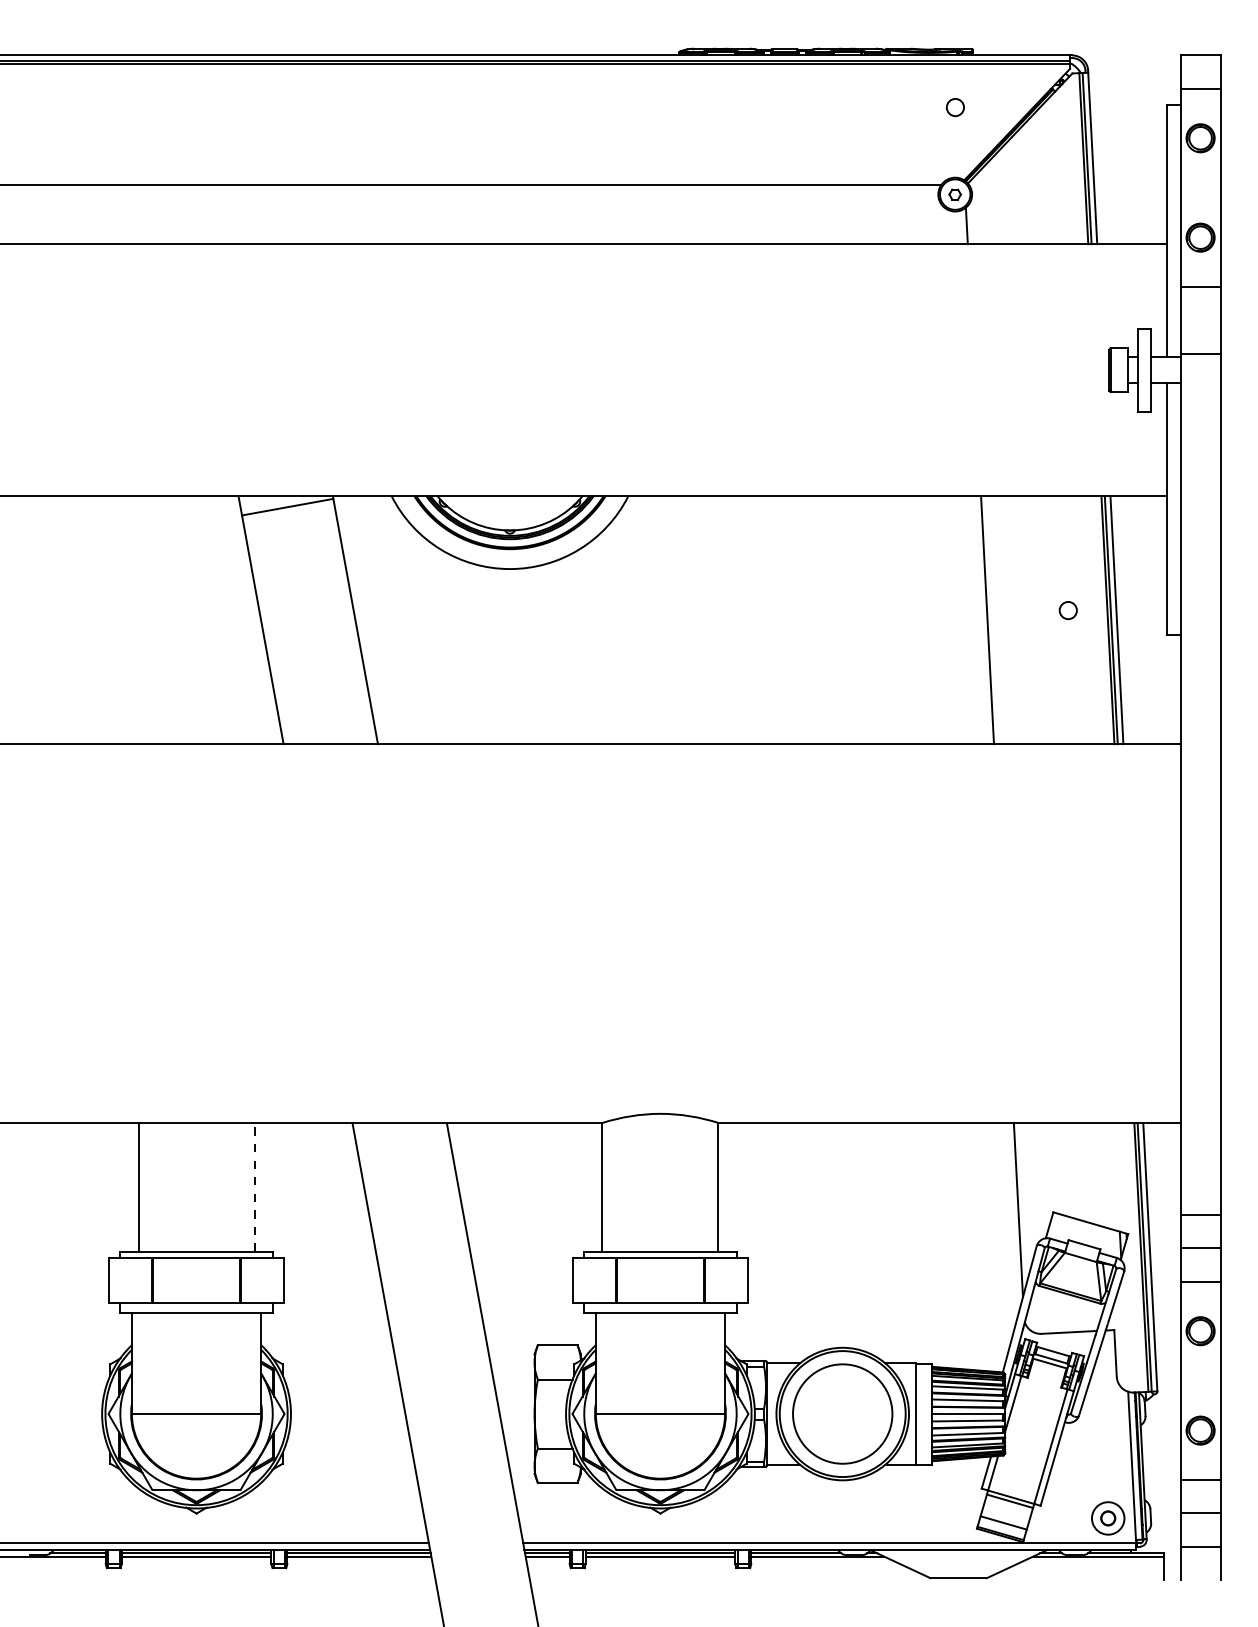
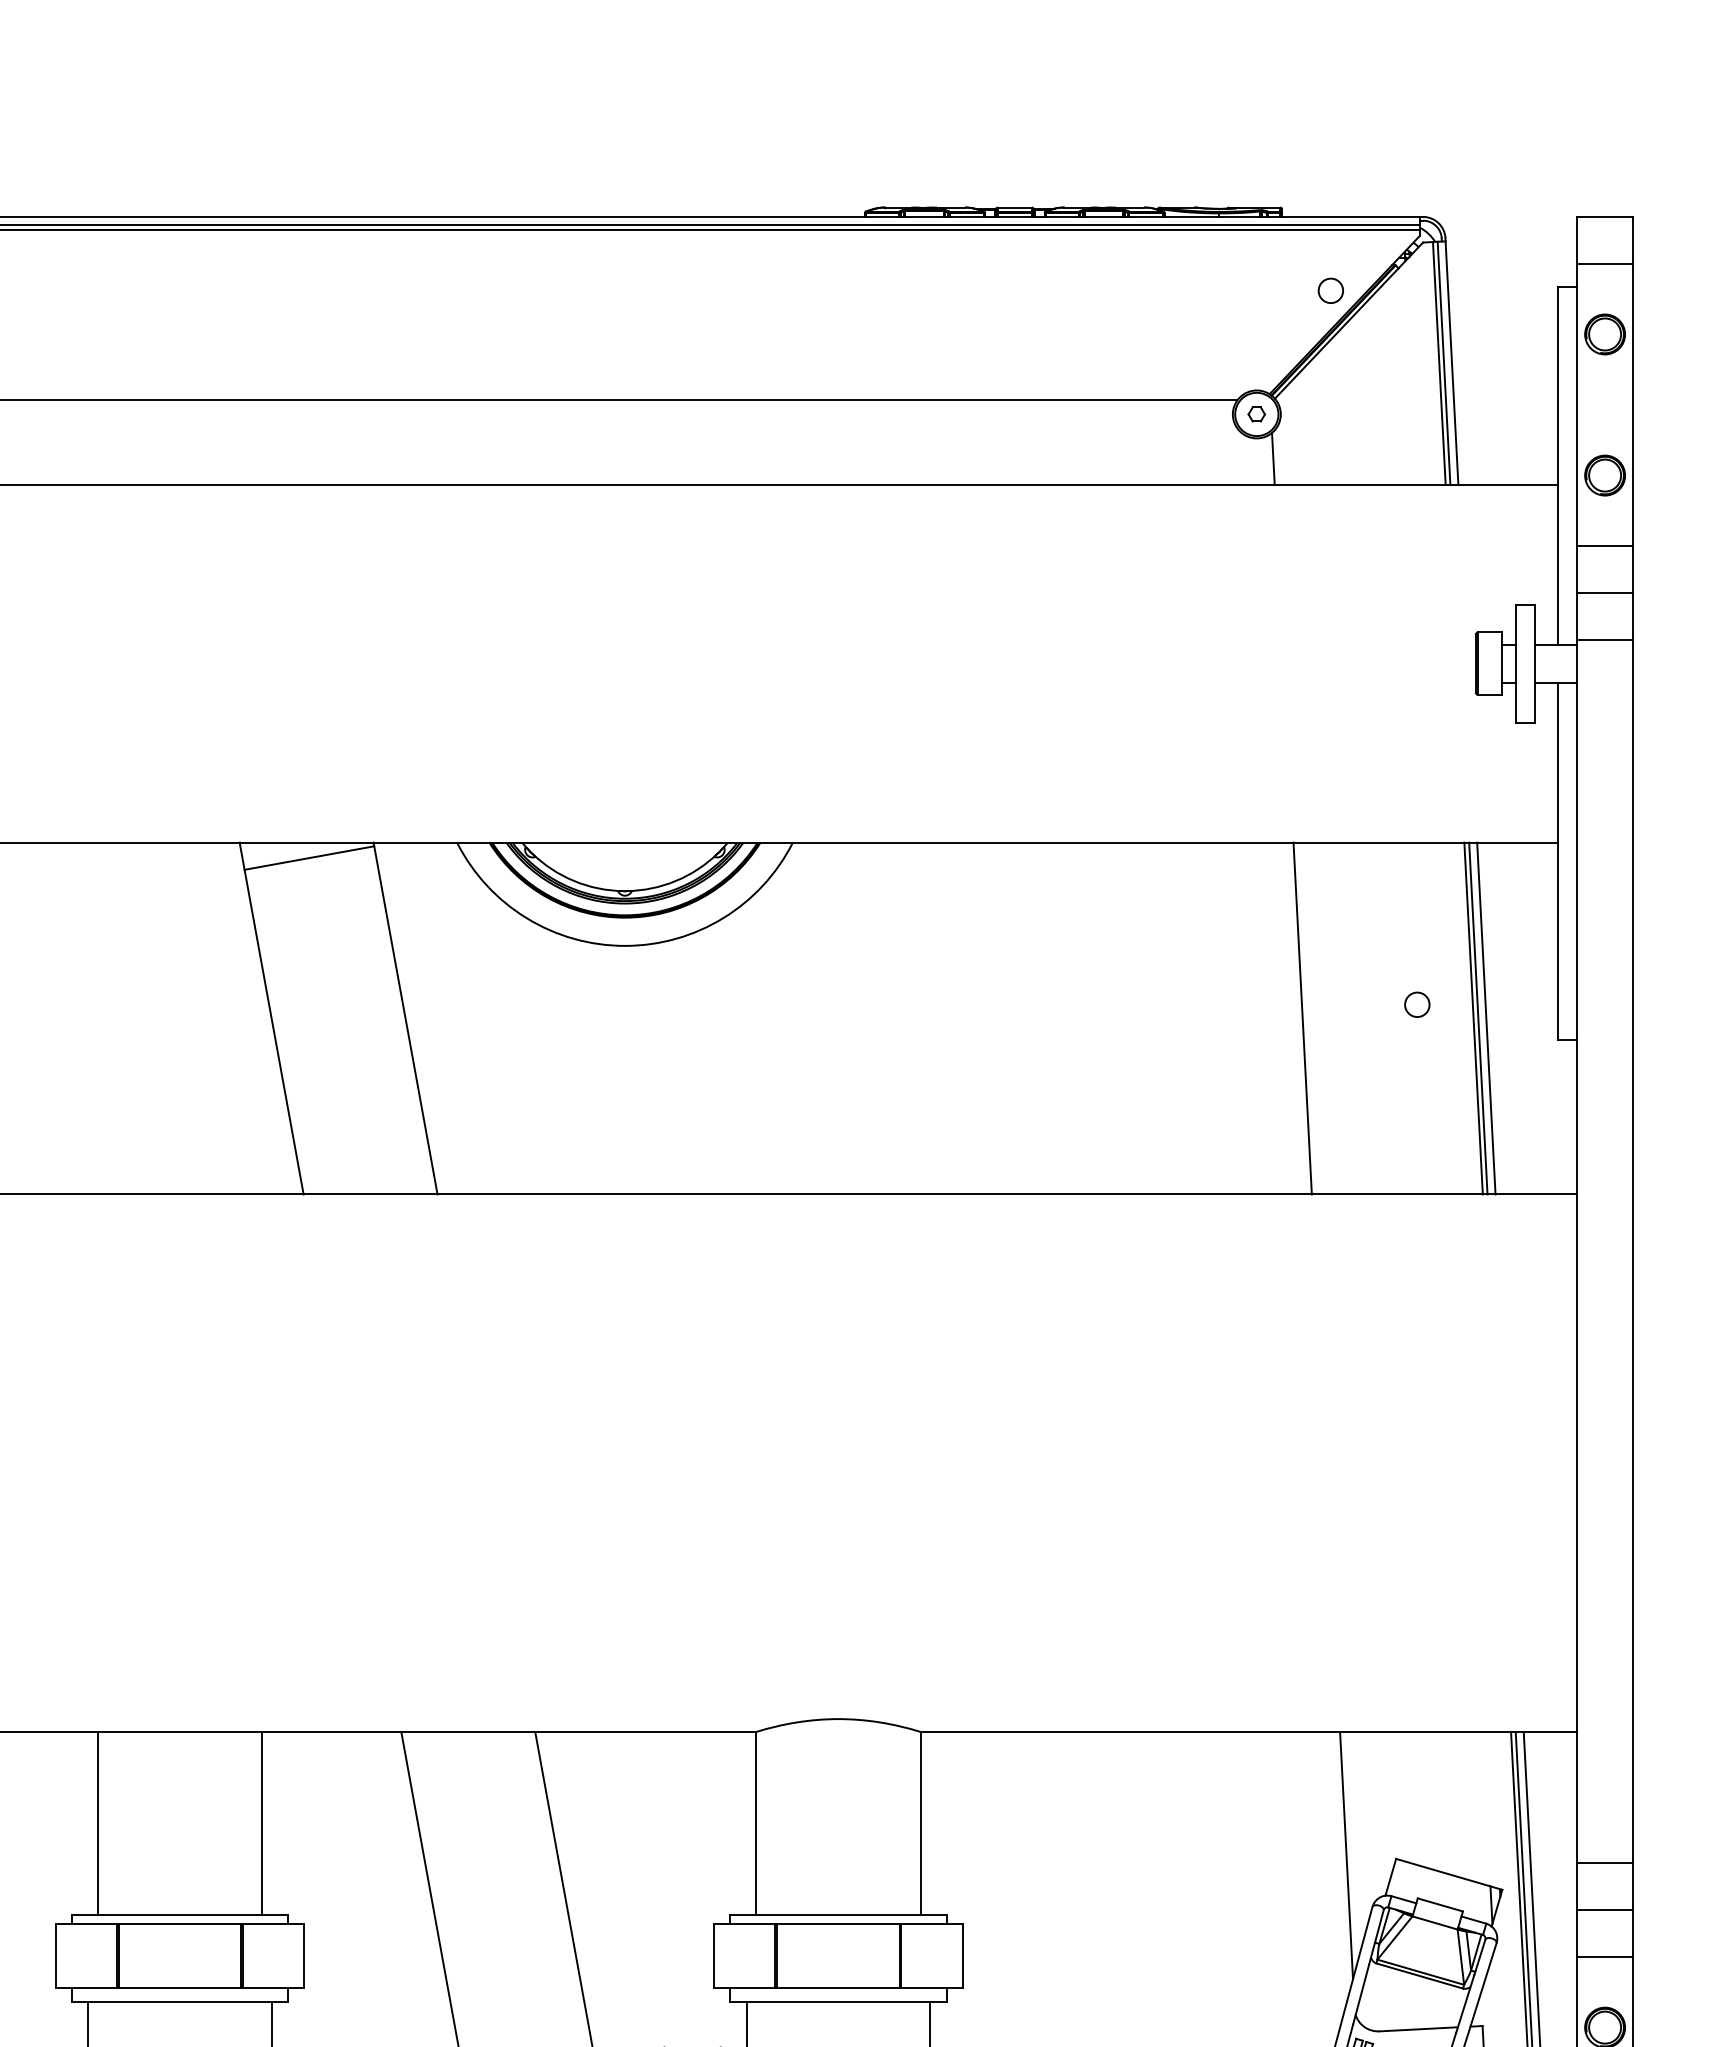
circle: (954, 107) -> (1329, 290), moved
line: (1200, 320) -> (1604, 593), added
line: (254, 1186) -> (262, 1822), dashed -> solid

